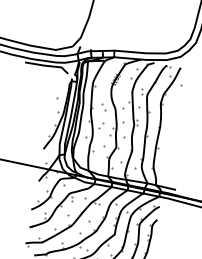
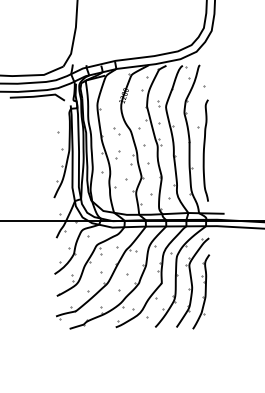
part: (168, 136) -> (202, 150), added

